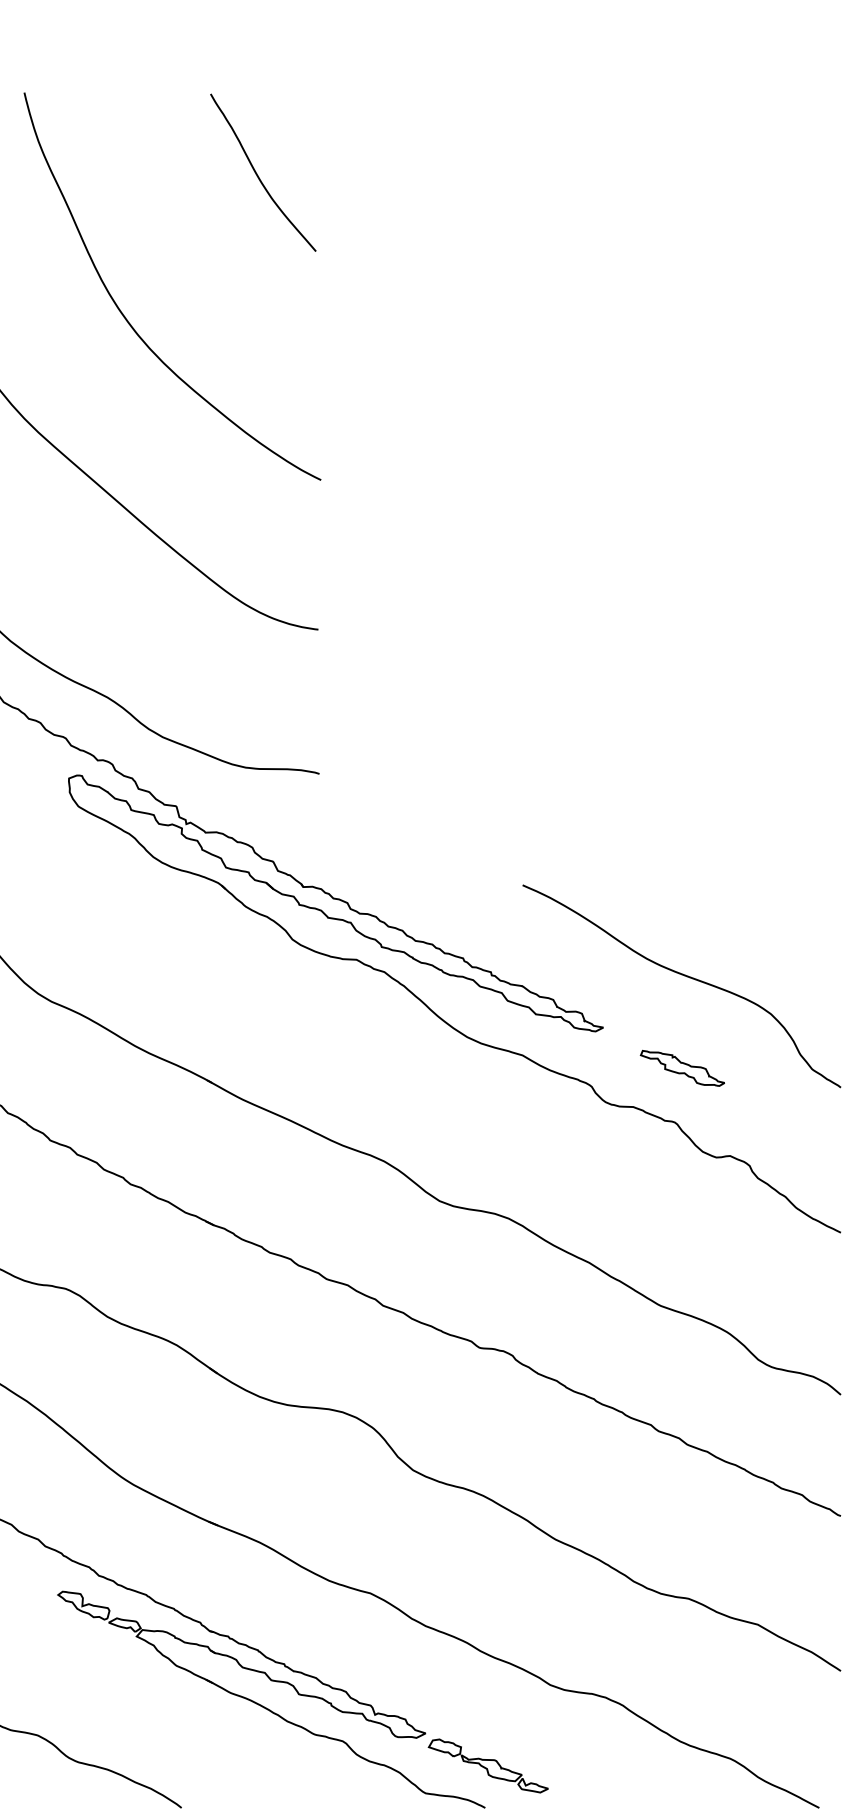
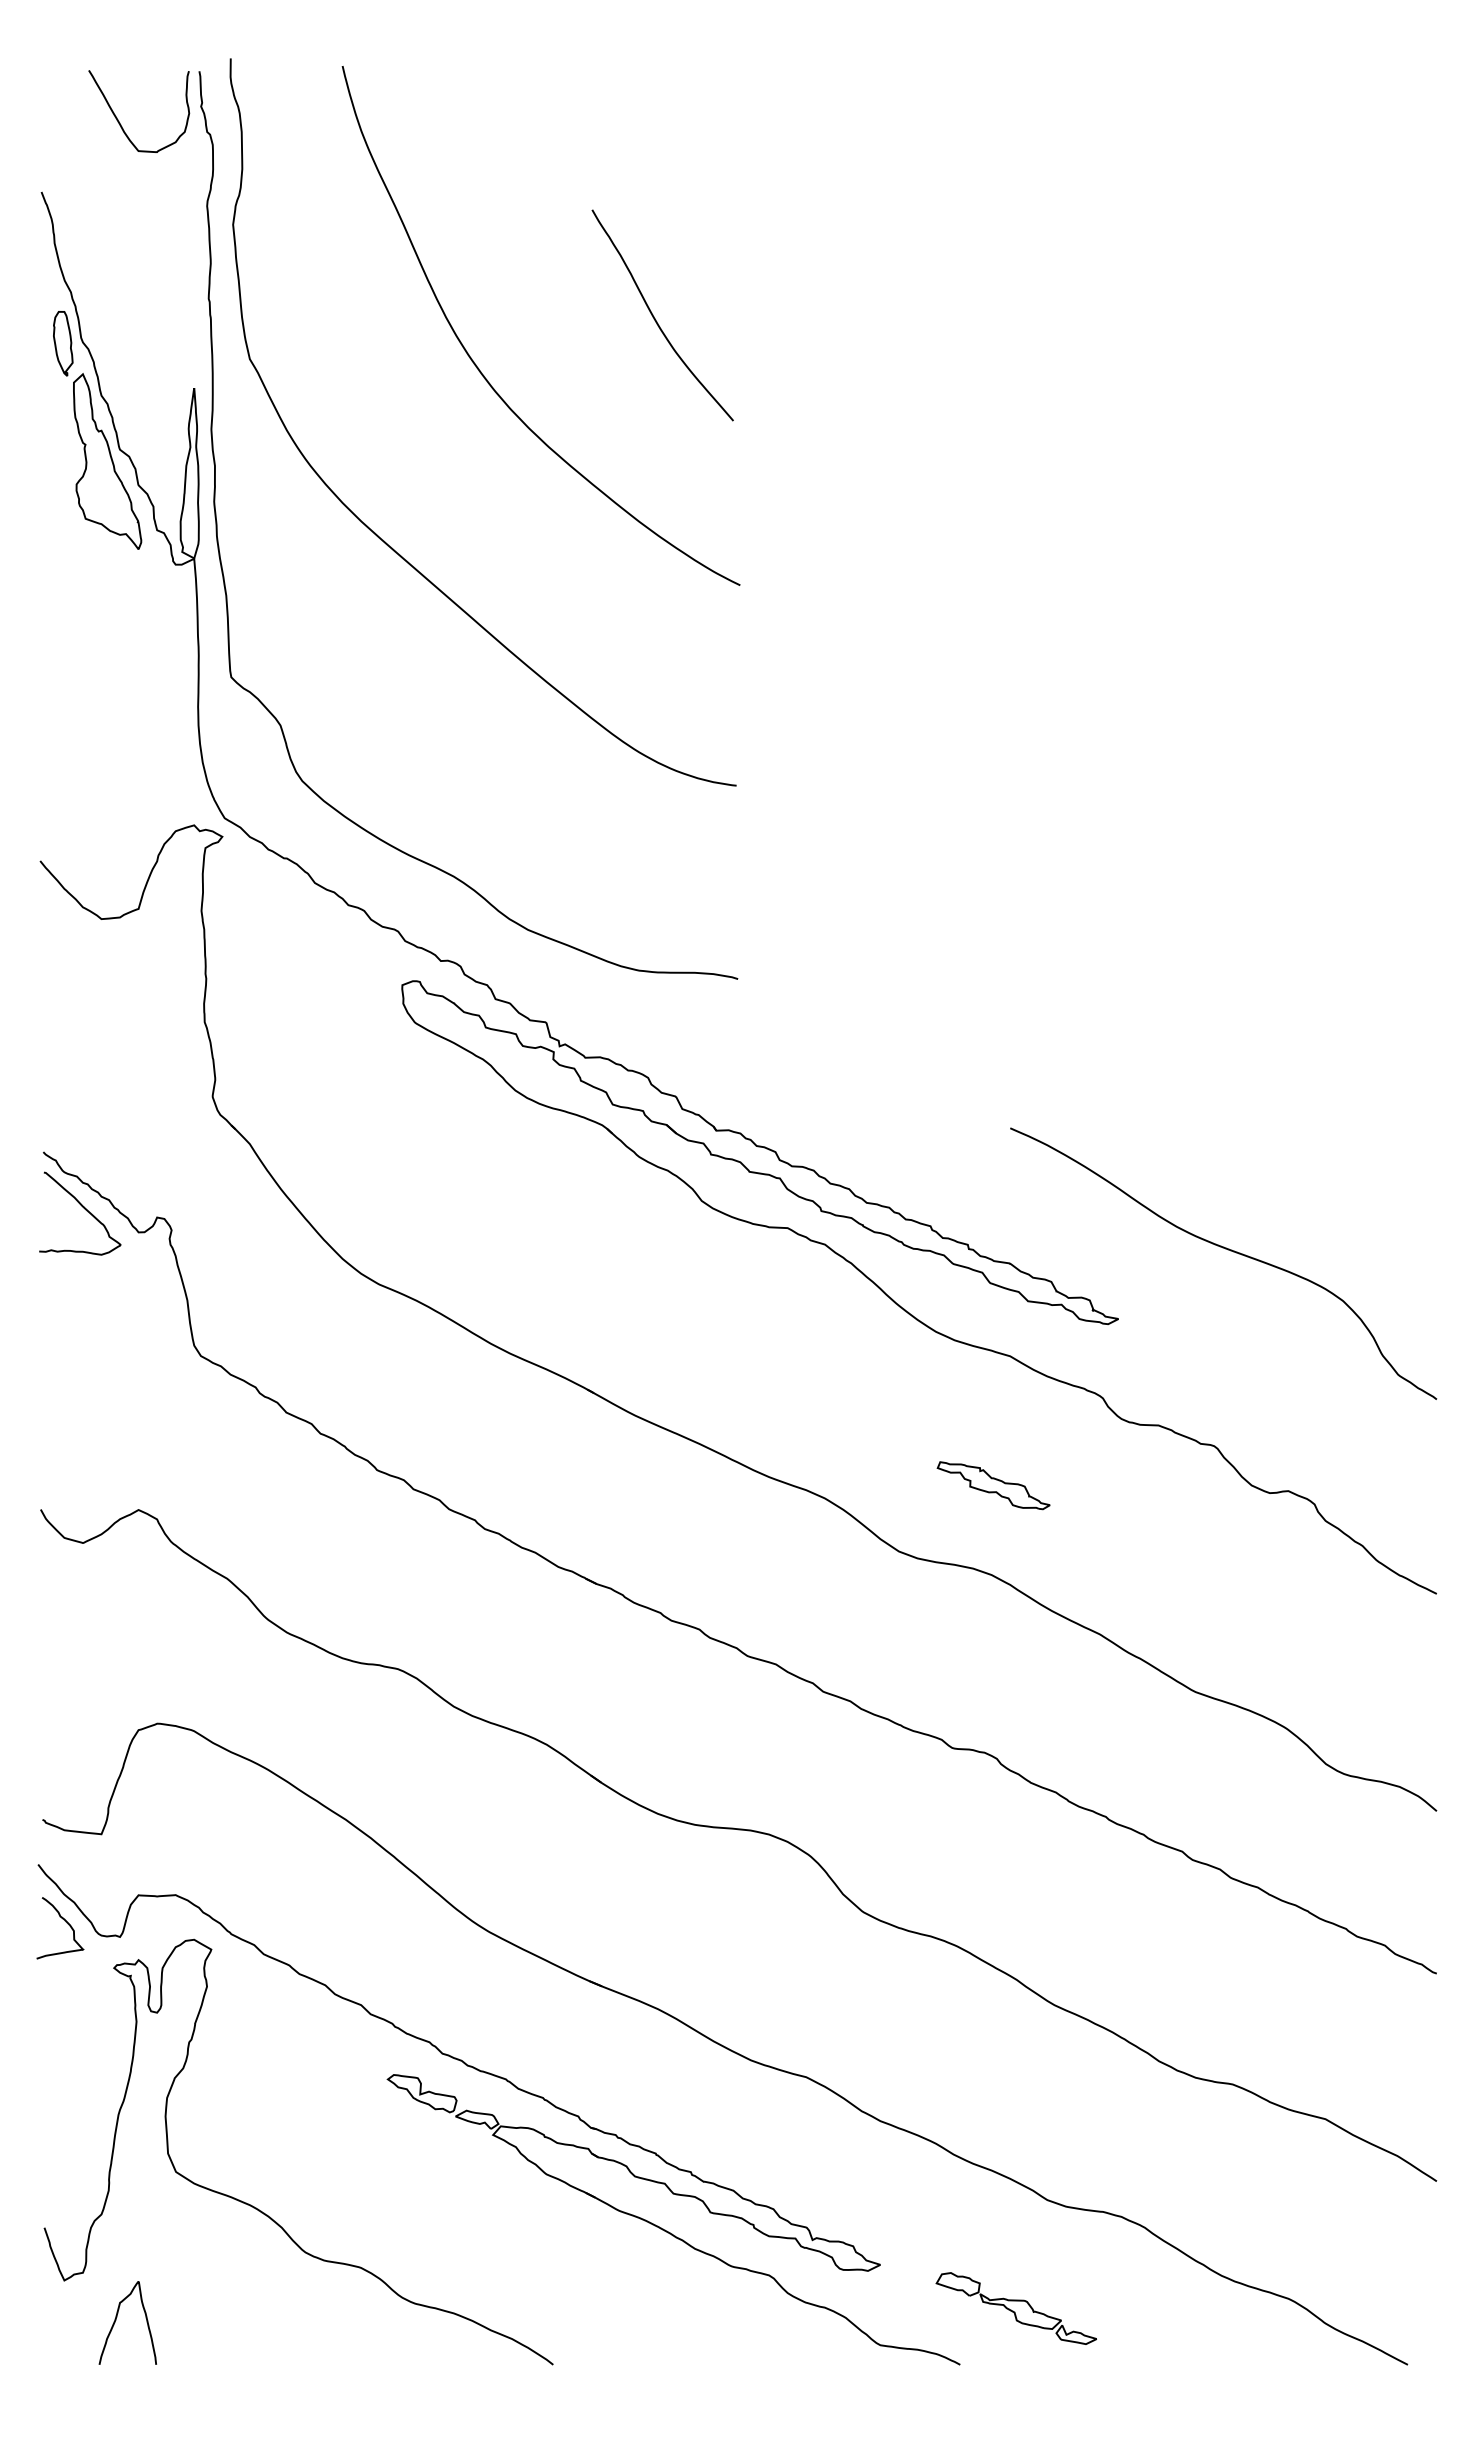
curve: (257, 175) -> (655, 318), moved
part: (682, 1068) -> (993, 1485), moved
part: (487, 1765) -> (1015, 2308), moved

